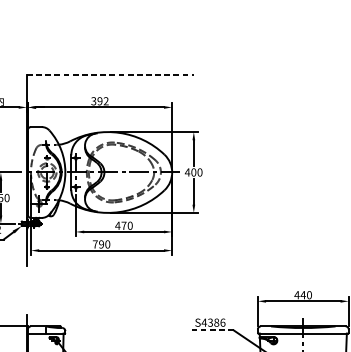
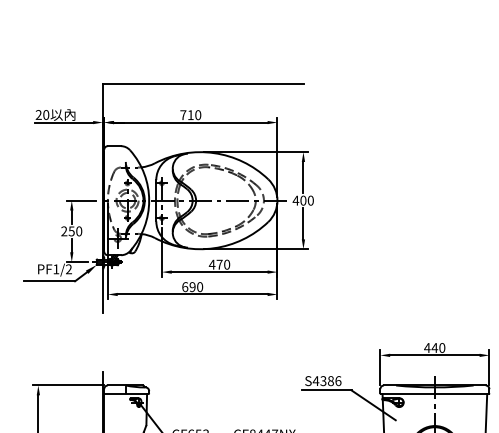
line: (110, 74) -> (203, 83), dashed -> solid
text: (99, 101) -> (190, 115), 392 -> 710
text: (95, 244) -> (185, 287), 790 -> 690
line: (213, 330) -> (326, 390), dashed -> solid

